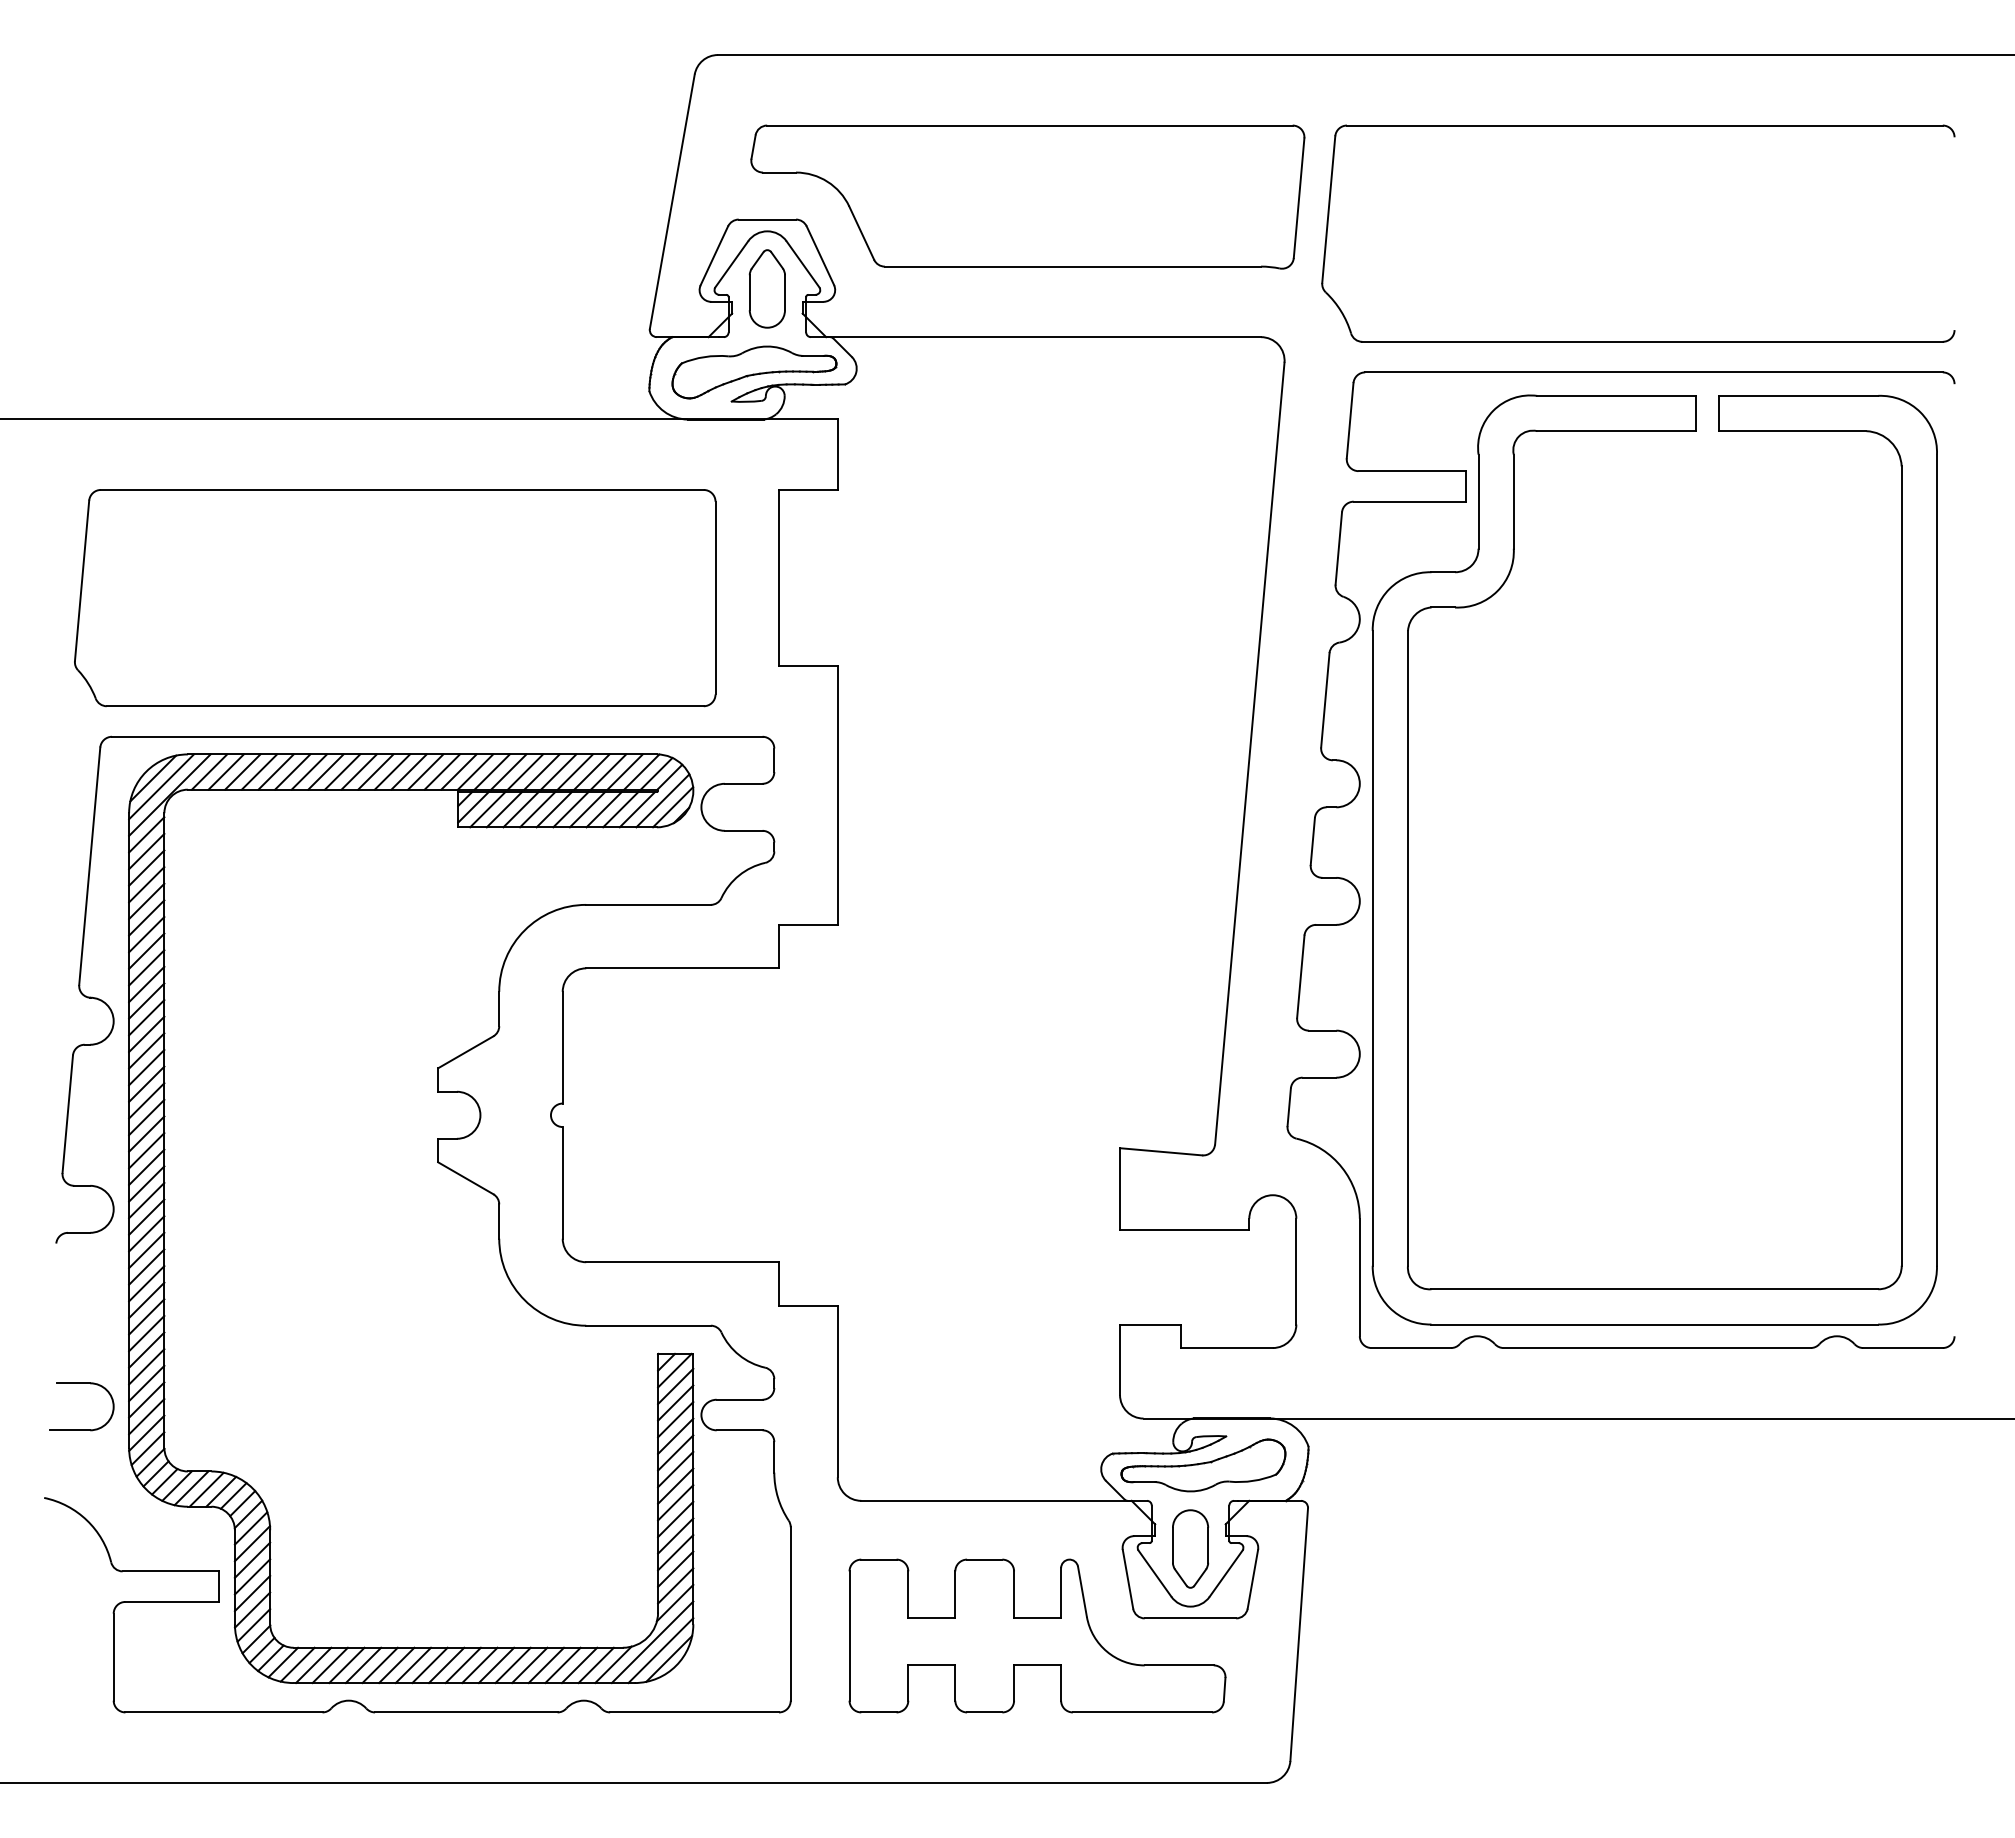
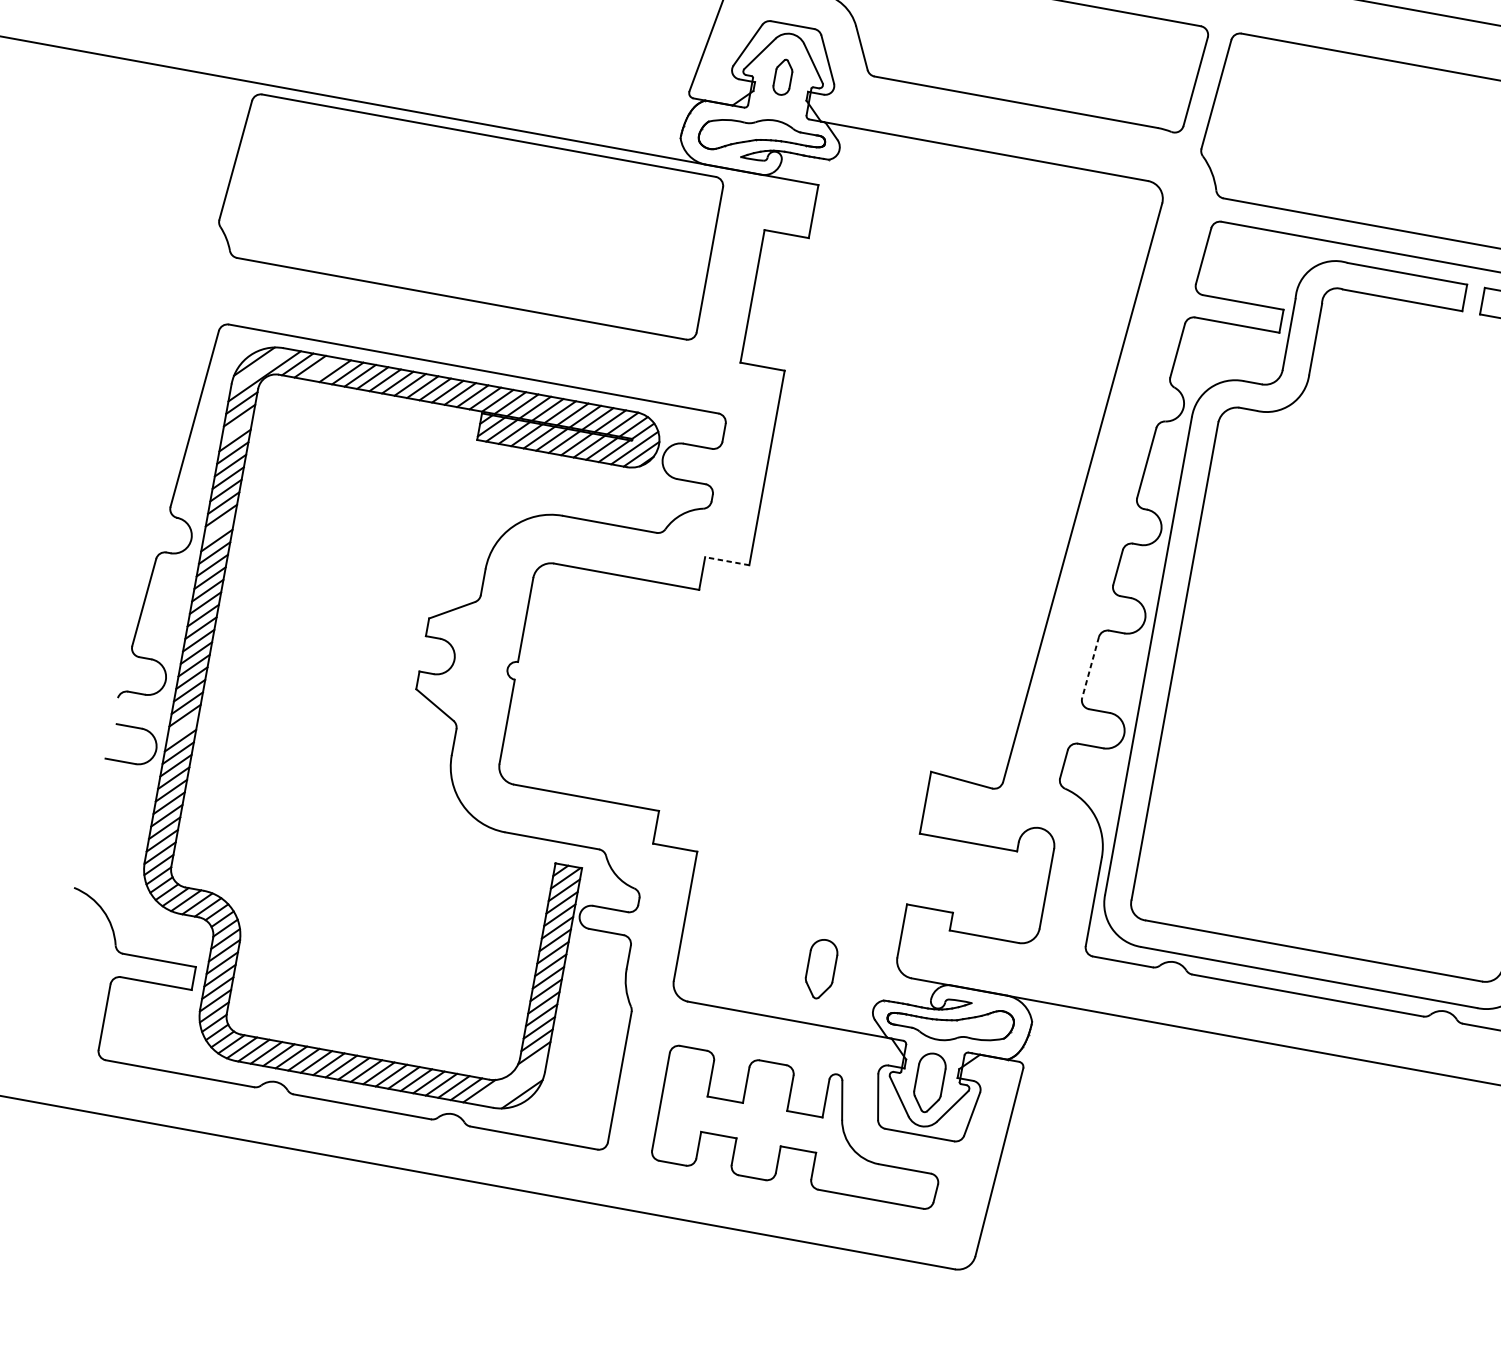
part: (766, 288) -> (782, 76), size x0.6
part: (395, 598) -> (469, 216), moved
line: (242, 771) -> (322, 368), removed
line: (161, 786) -> (259, 368), removed
line: (146, 867) -> (237, 427), removed
line: (807, 924) -> (726, 560), solid -> dashed
line: (1300, 977) -> (1090, 668), solid -> dashed
line: (146, 1000) -> (219, 527), removed
line: (146, 1266) -> (182, 727), removed
part: (81, 1383) -> (135, 727), moved
part: (1024, 1427) -> (821, 968), added
line: (652, 1642) -> (511, 1079), removed
line: (660, 1650) -> (516, 1086), removed

